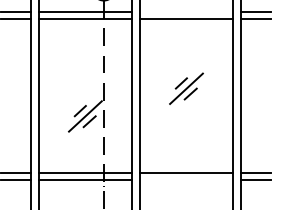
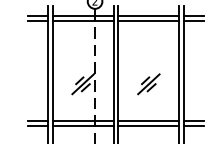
line: (185, 12) -> (148, 16), added
part: (185, 89) -> (148, 84), moved
line: (185, 179) -> (148, 125), added

